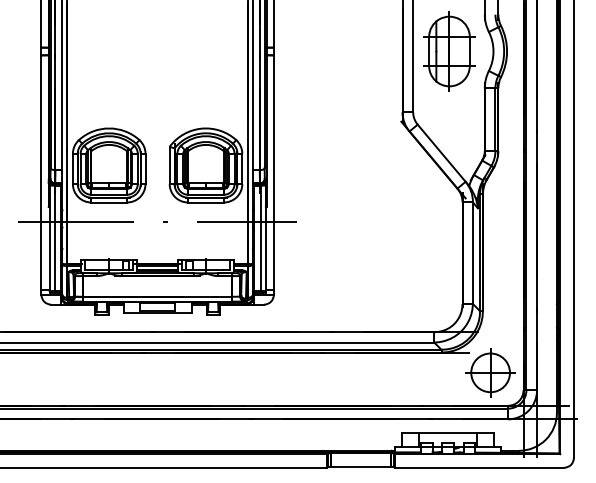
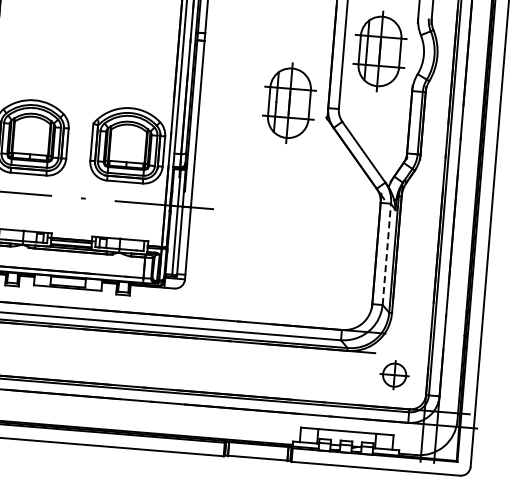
part: (363, 110) -> (289, 103), added
line: (472, 253) -> (386, 254), solid -> dashed
part: (490, 372) -> (394, 374), size x0.6

